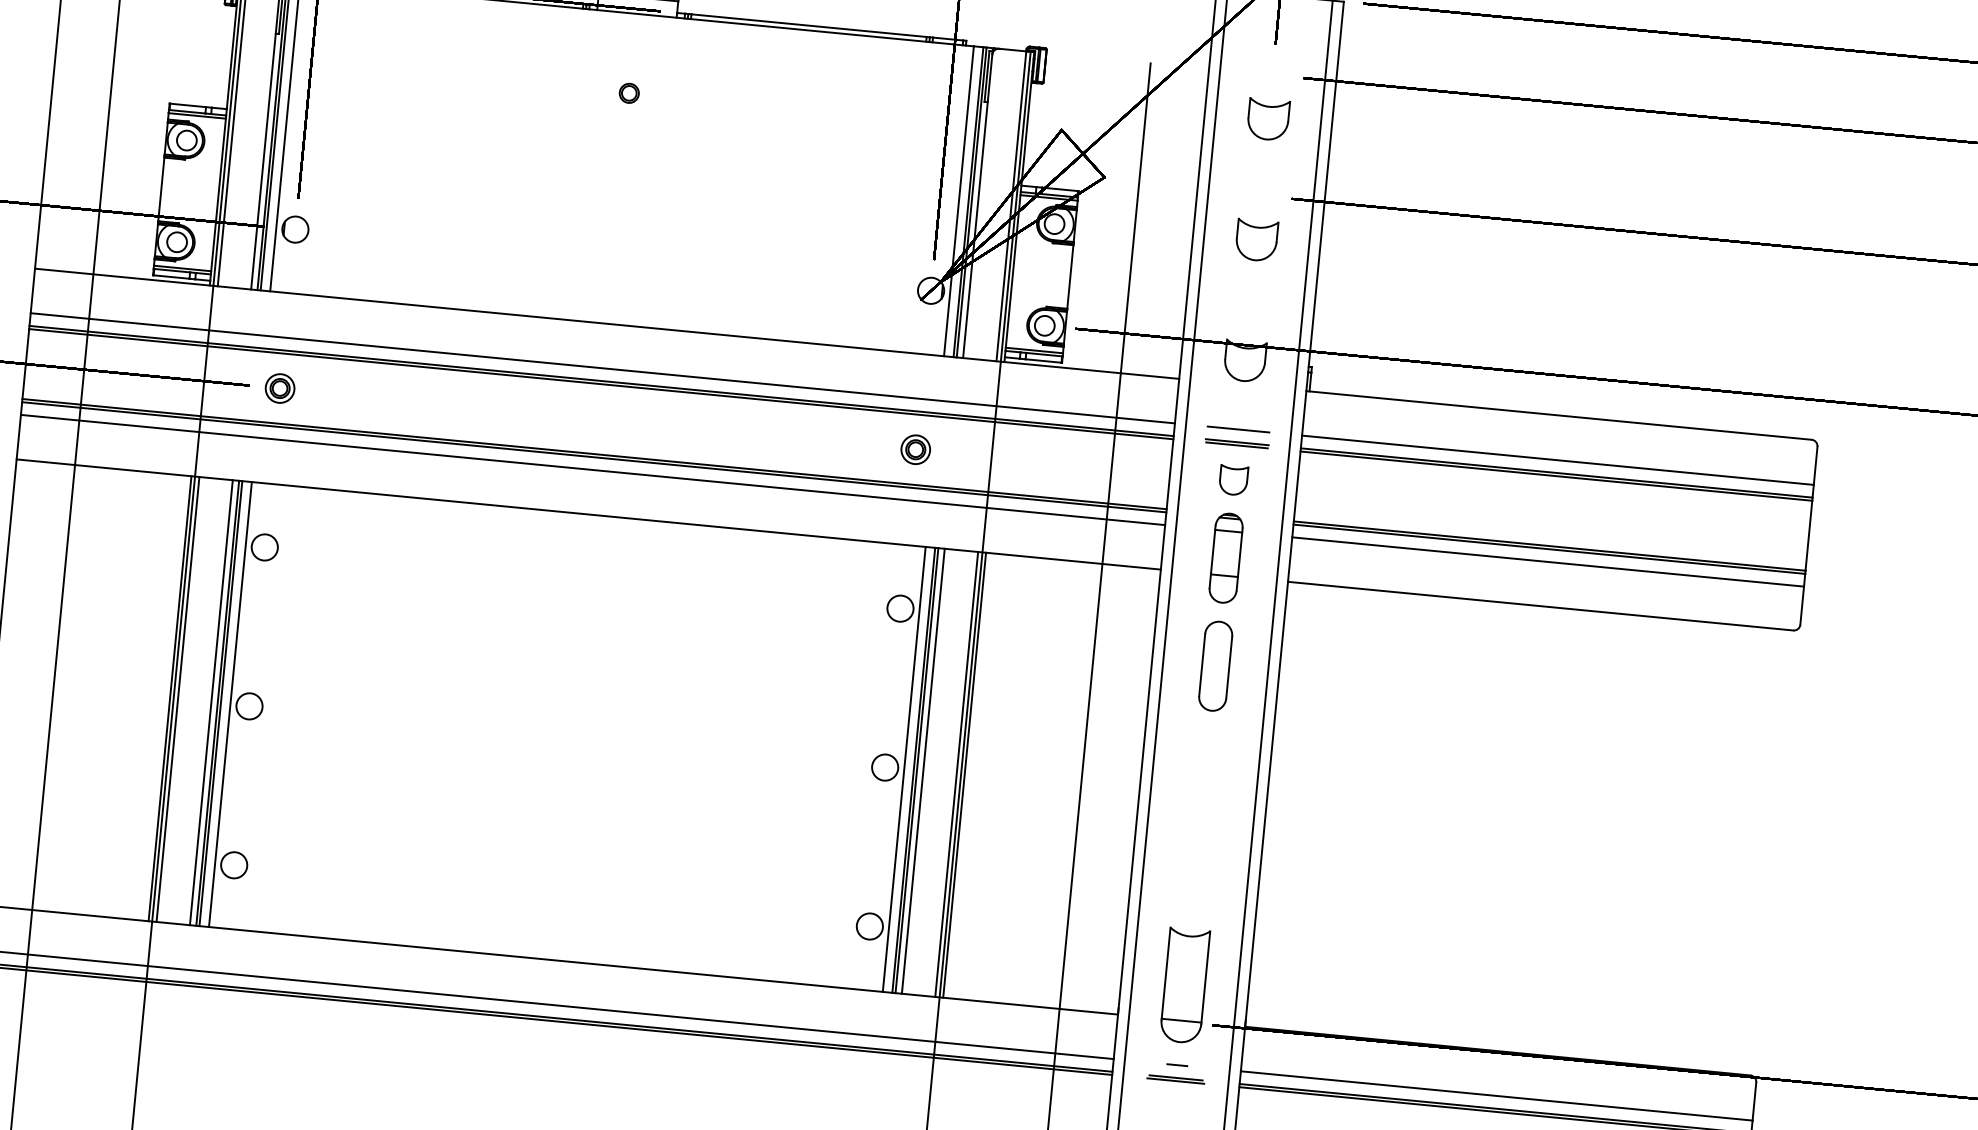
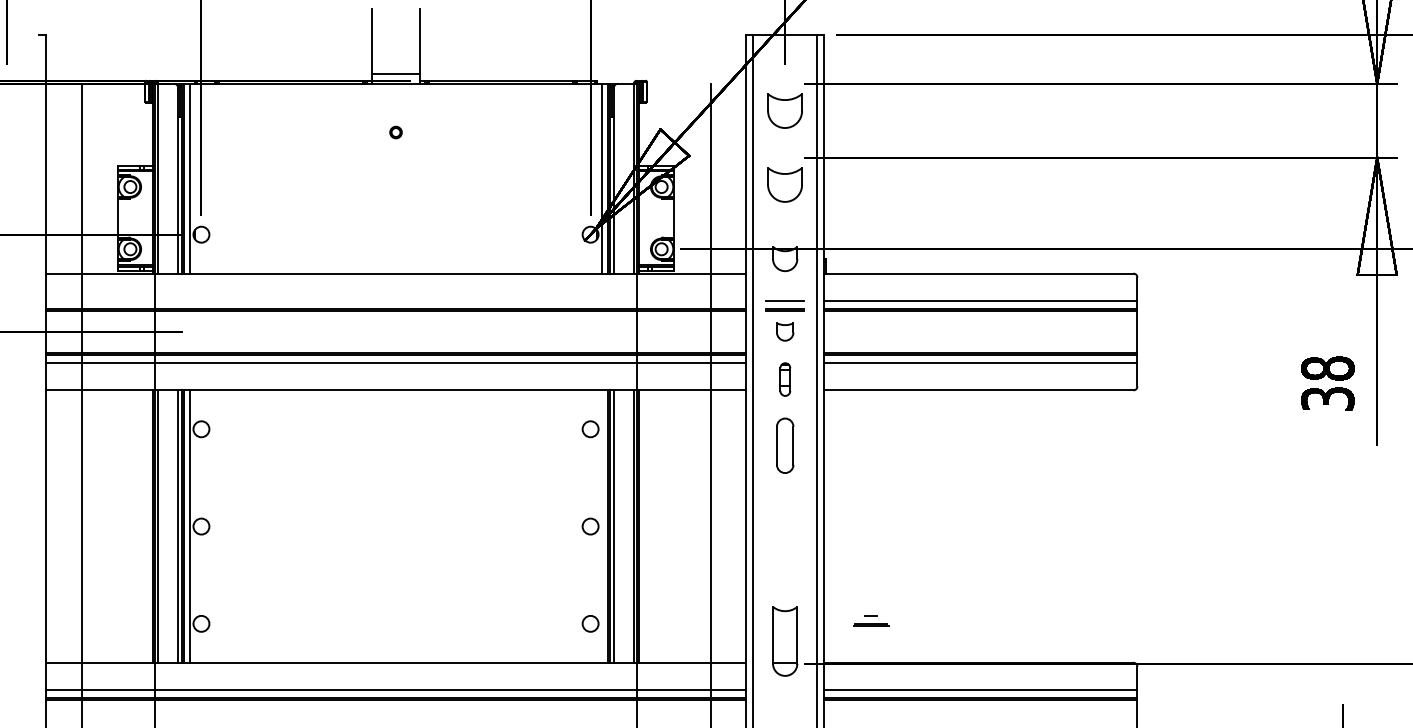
part: (1268, 120) -> (785, 111), size x1.4
part: (1257, 241) -> (785, 185), size x1.4
line: (602, 367) -> (395, 300), removed
part: (280, 387) -> (201, 331), removed
part: (915, 448) -> (590, 331), removed
part: (1226, 558) -> (785, 379), size x0.6
line: (904, 769) -> (602, 526), removed
part: (1177, 1072) -> (871, 620), moved

